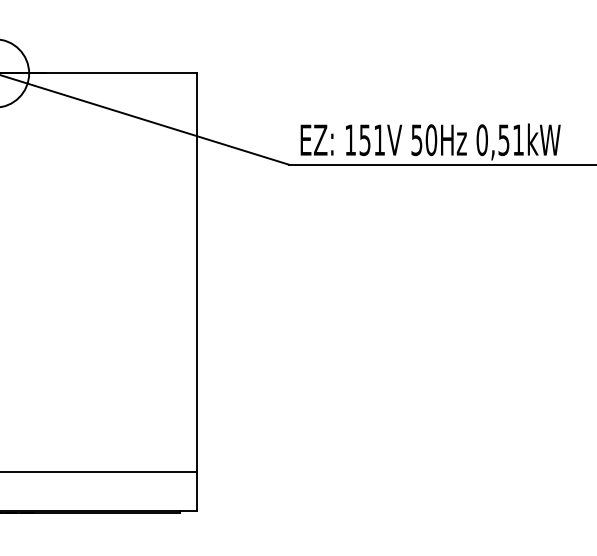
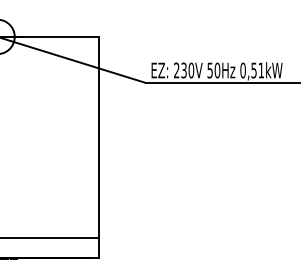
text: (365, 140) -> (184, 70), 151V -> 230V

